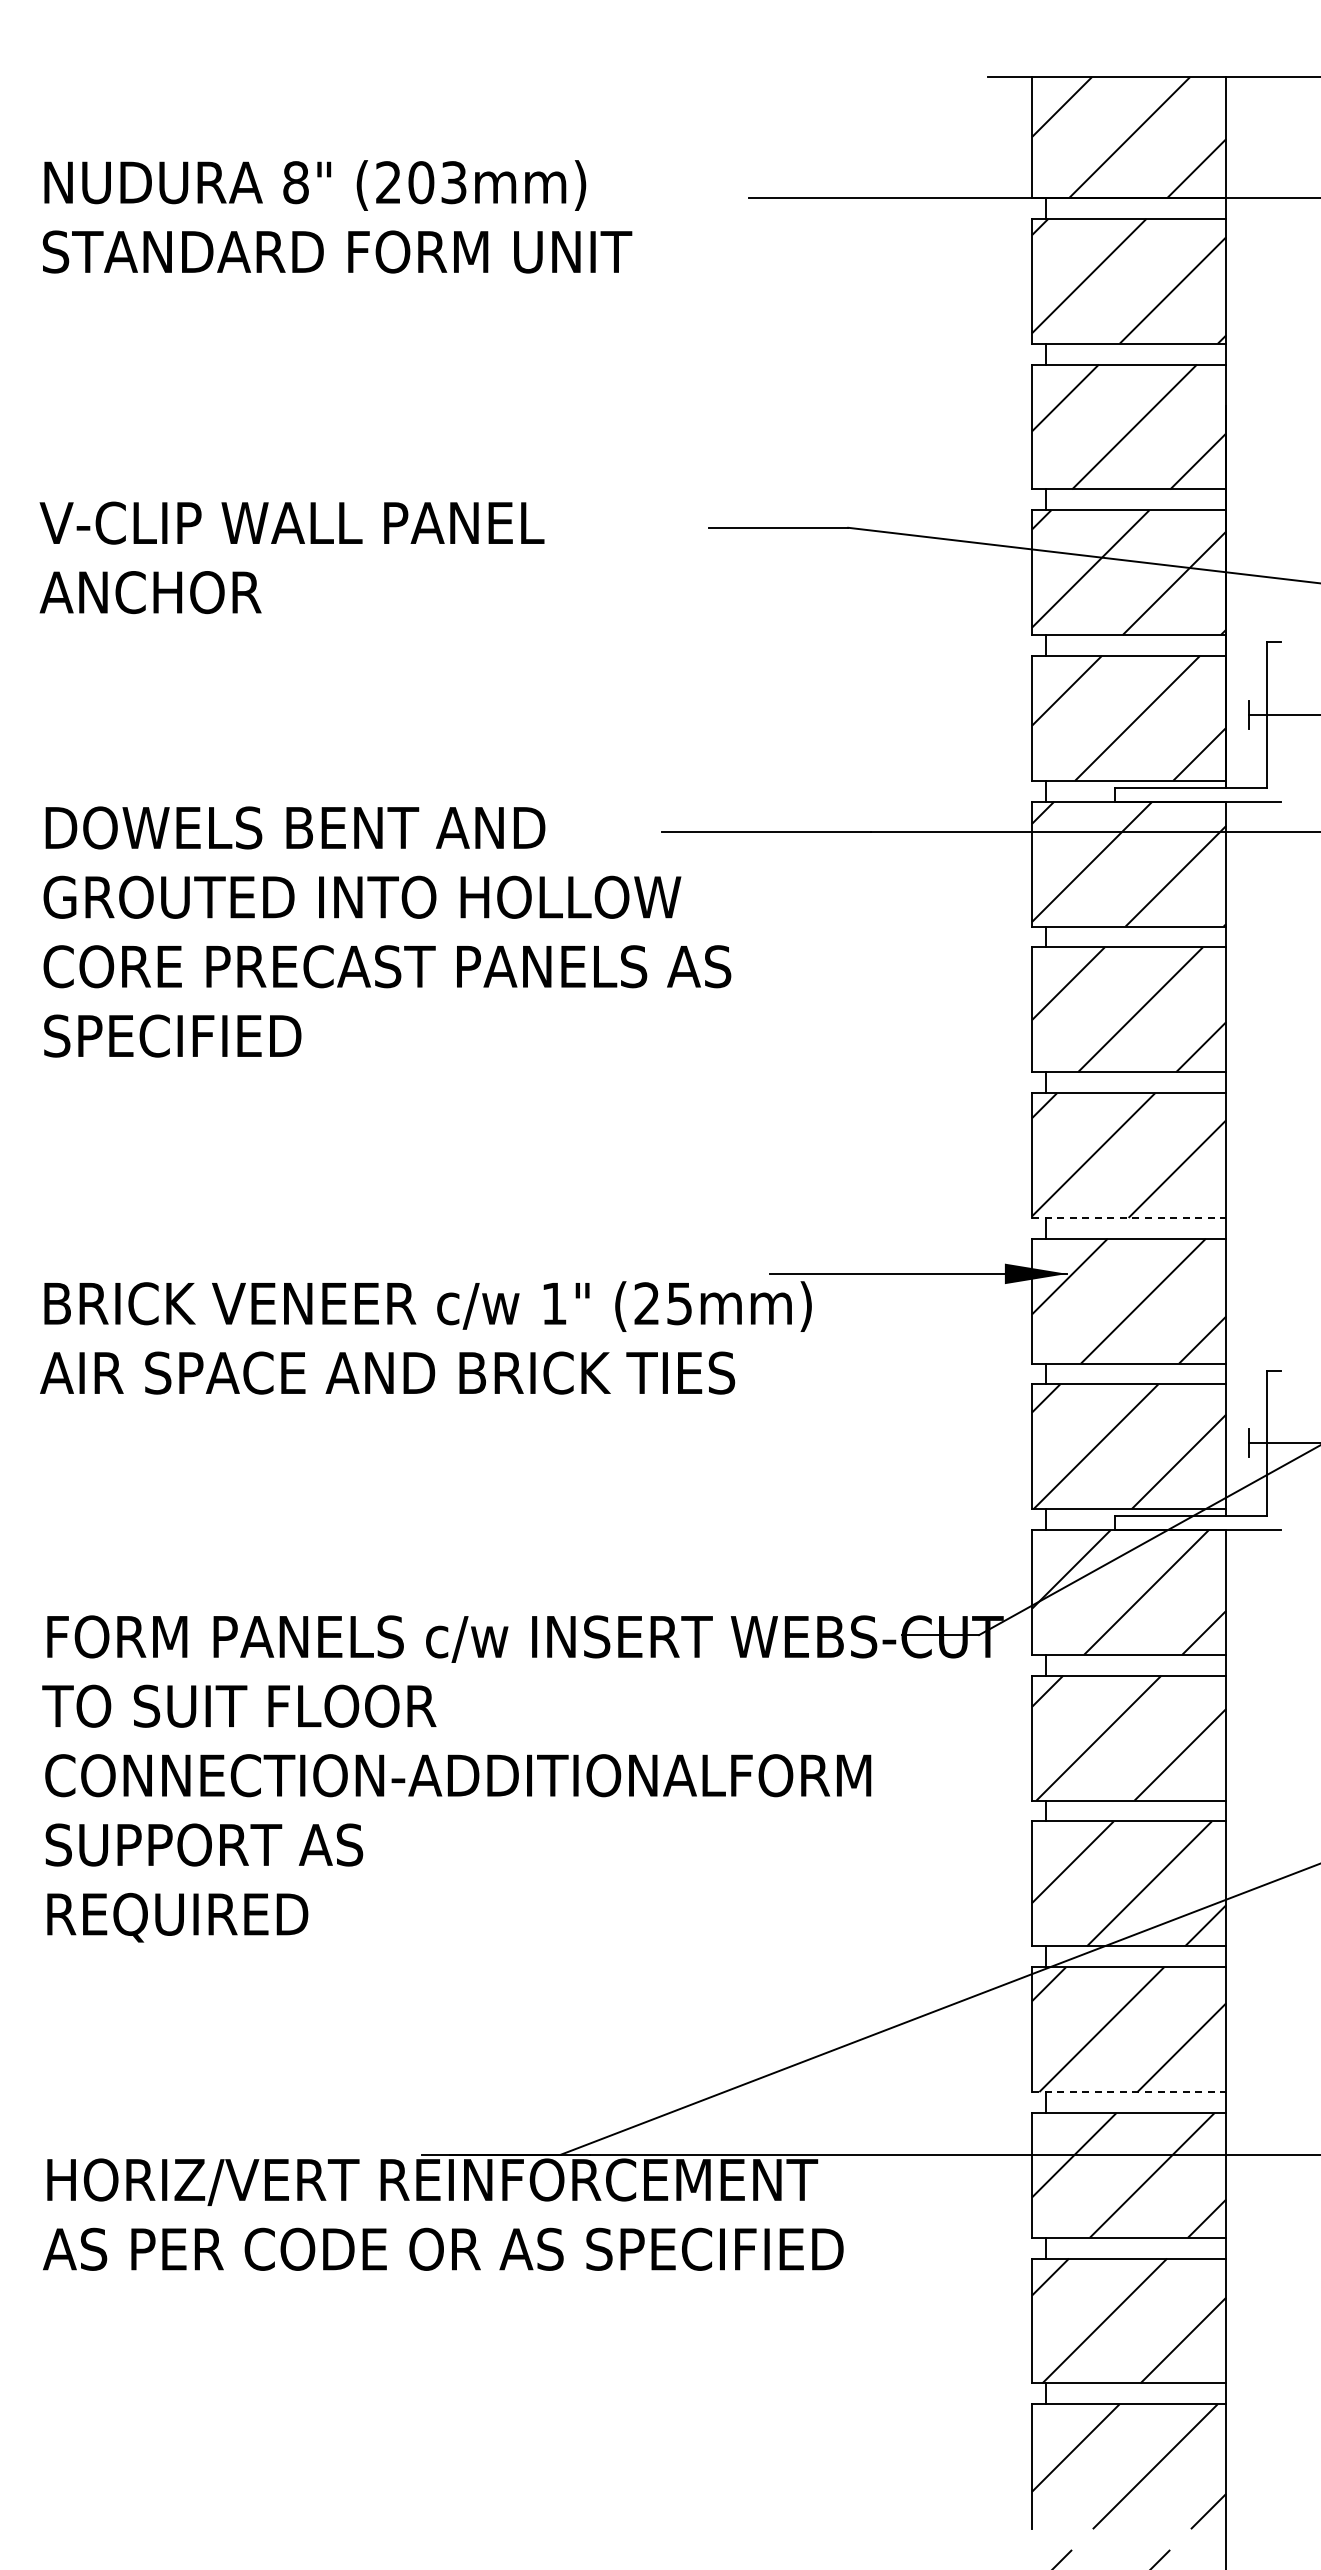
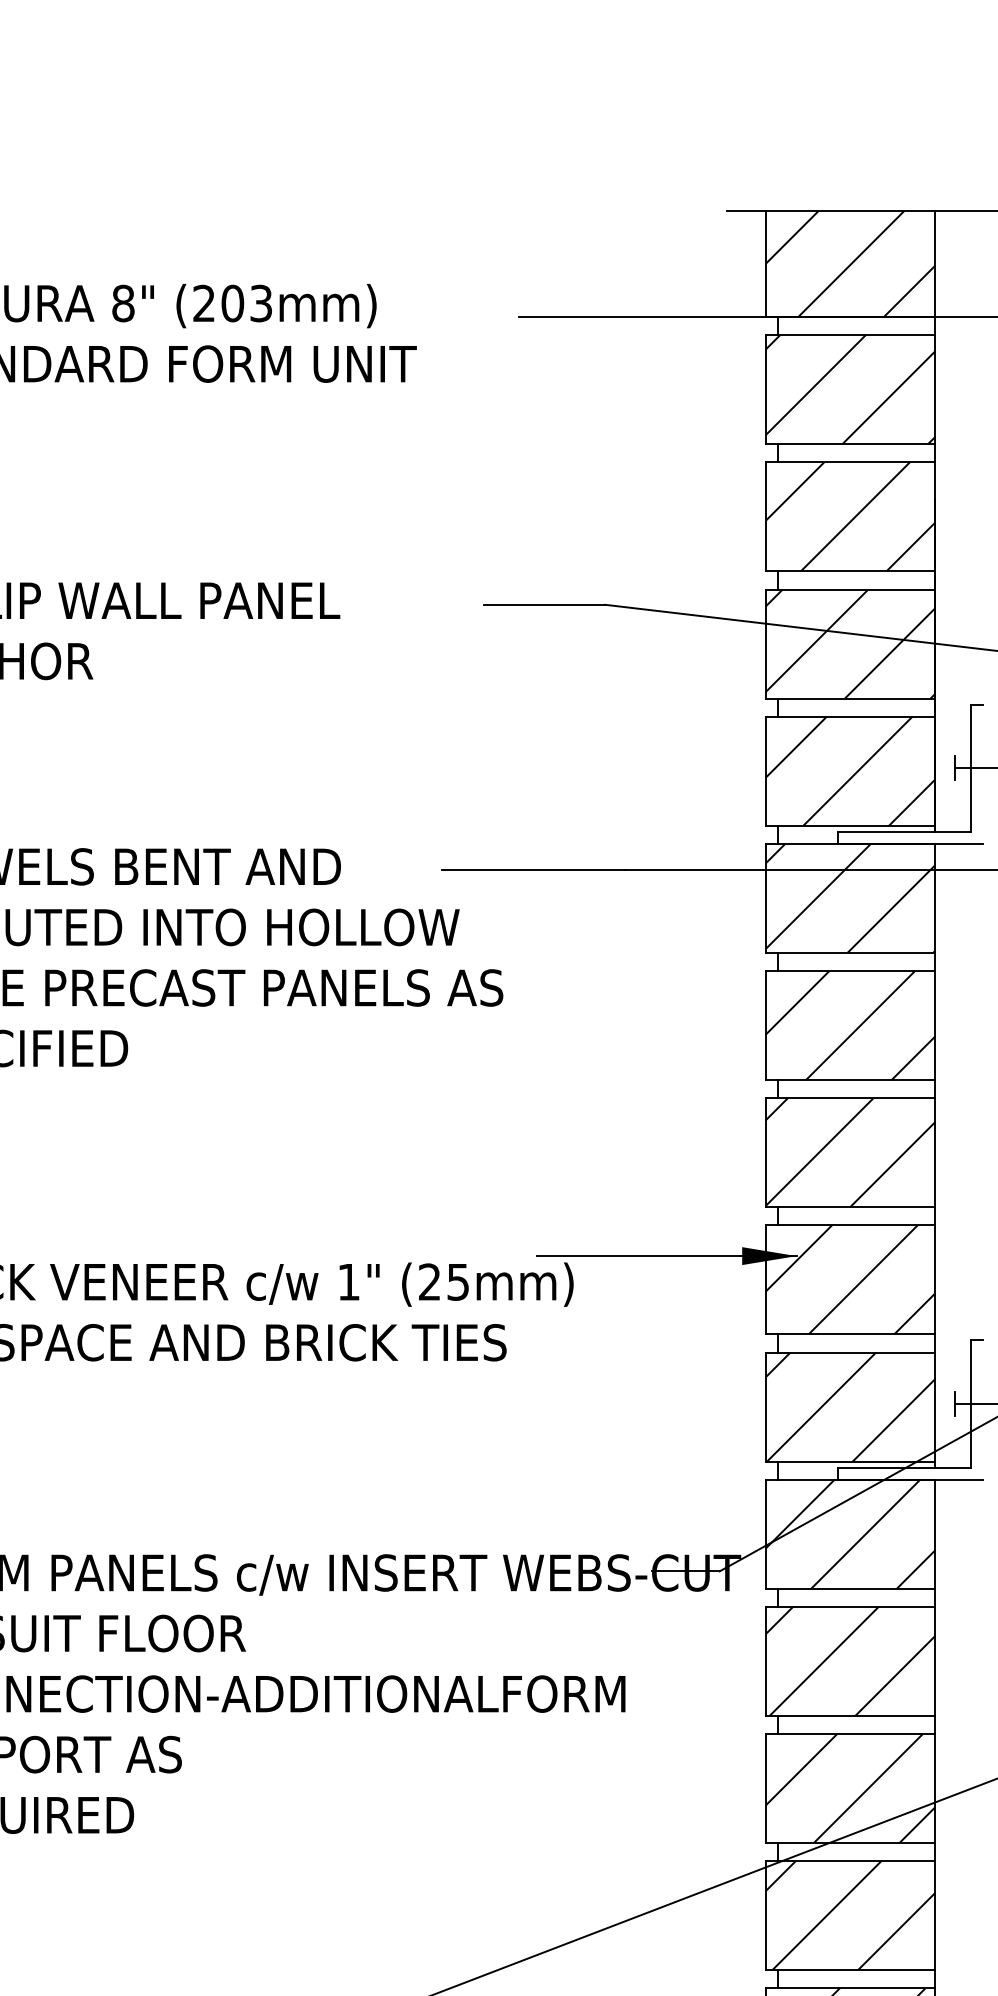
line: (1129, 1217) -> (850, 1206), dashed -> solid
line: (1129, 2092) -> (850, 1970), dashed -> solid

